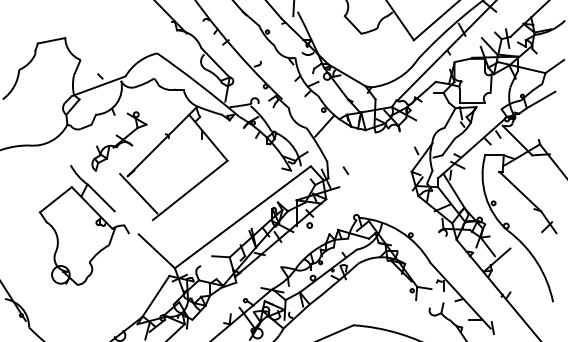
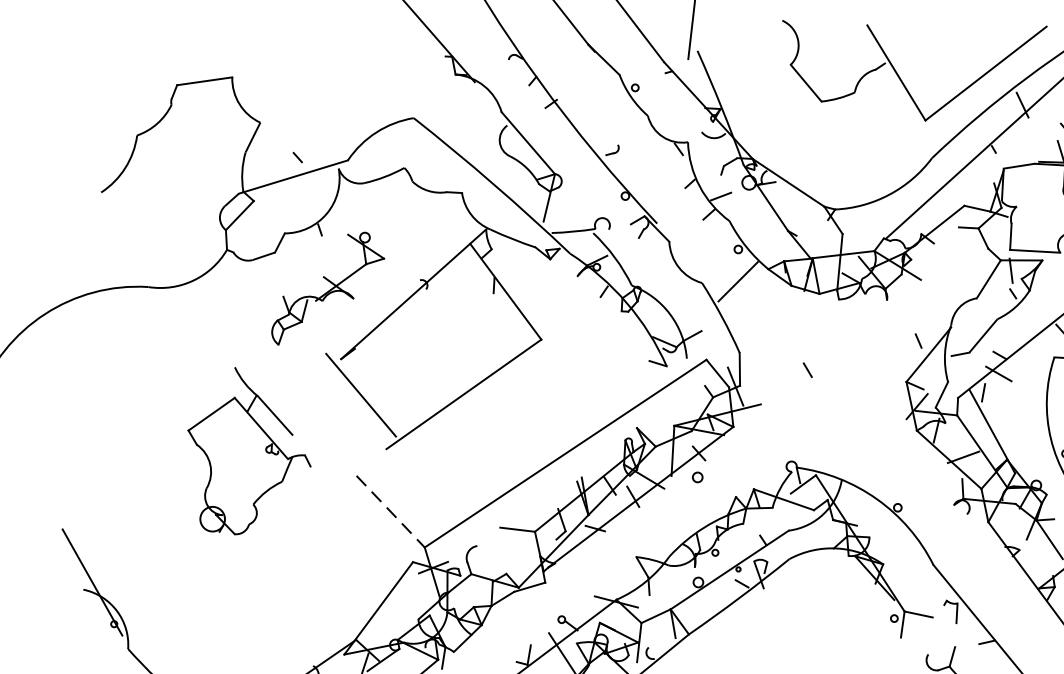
line: (345, 170) -> (806, 369), moved
part: (83, 225) -> (247, 452), size x0.7
line: (156, 251) -> (390, 512), solid -> dashed

